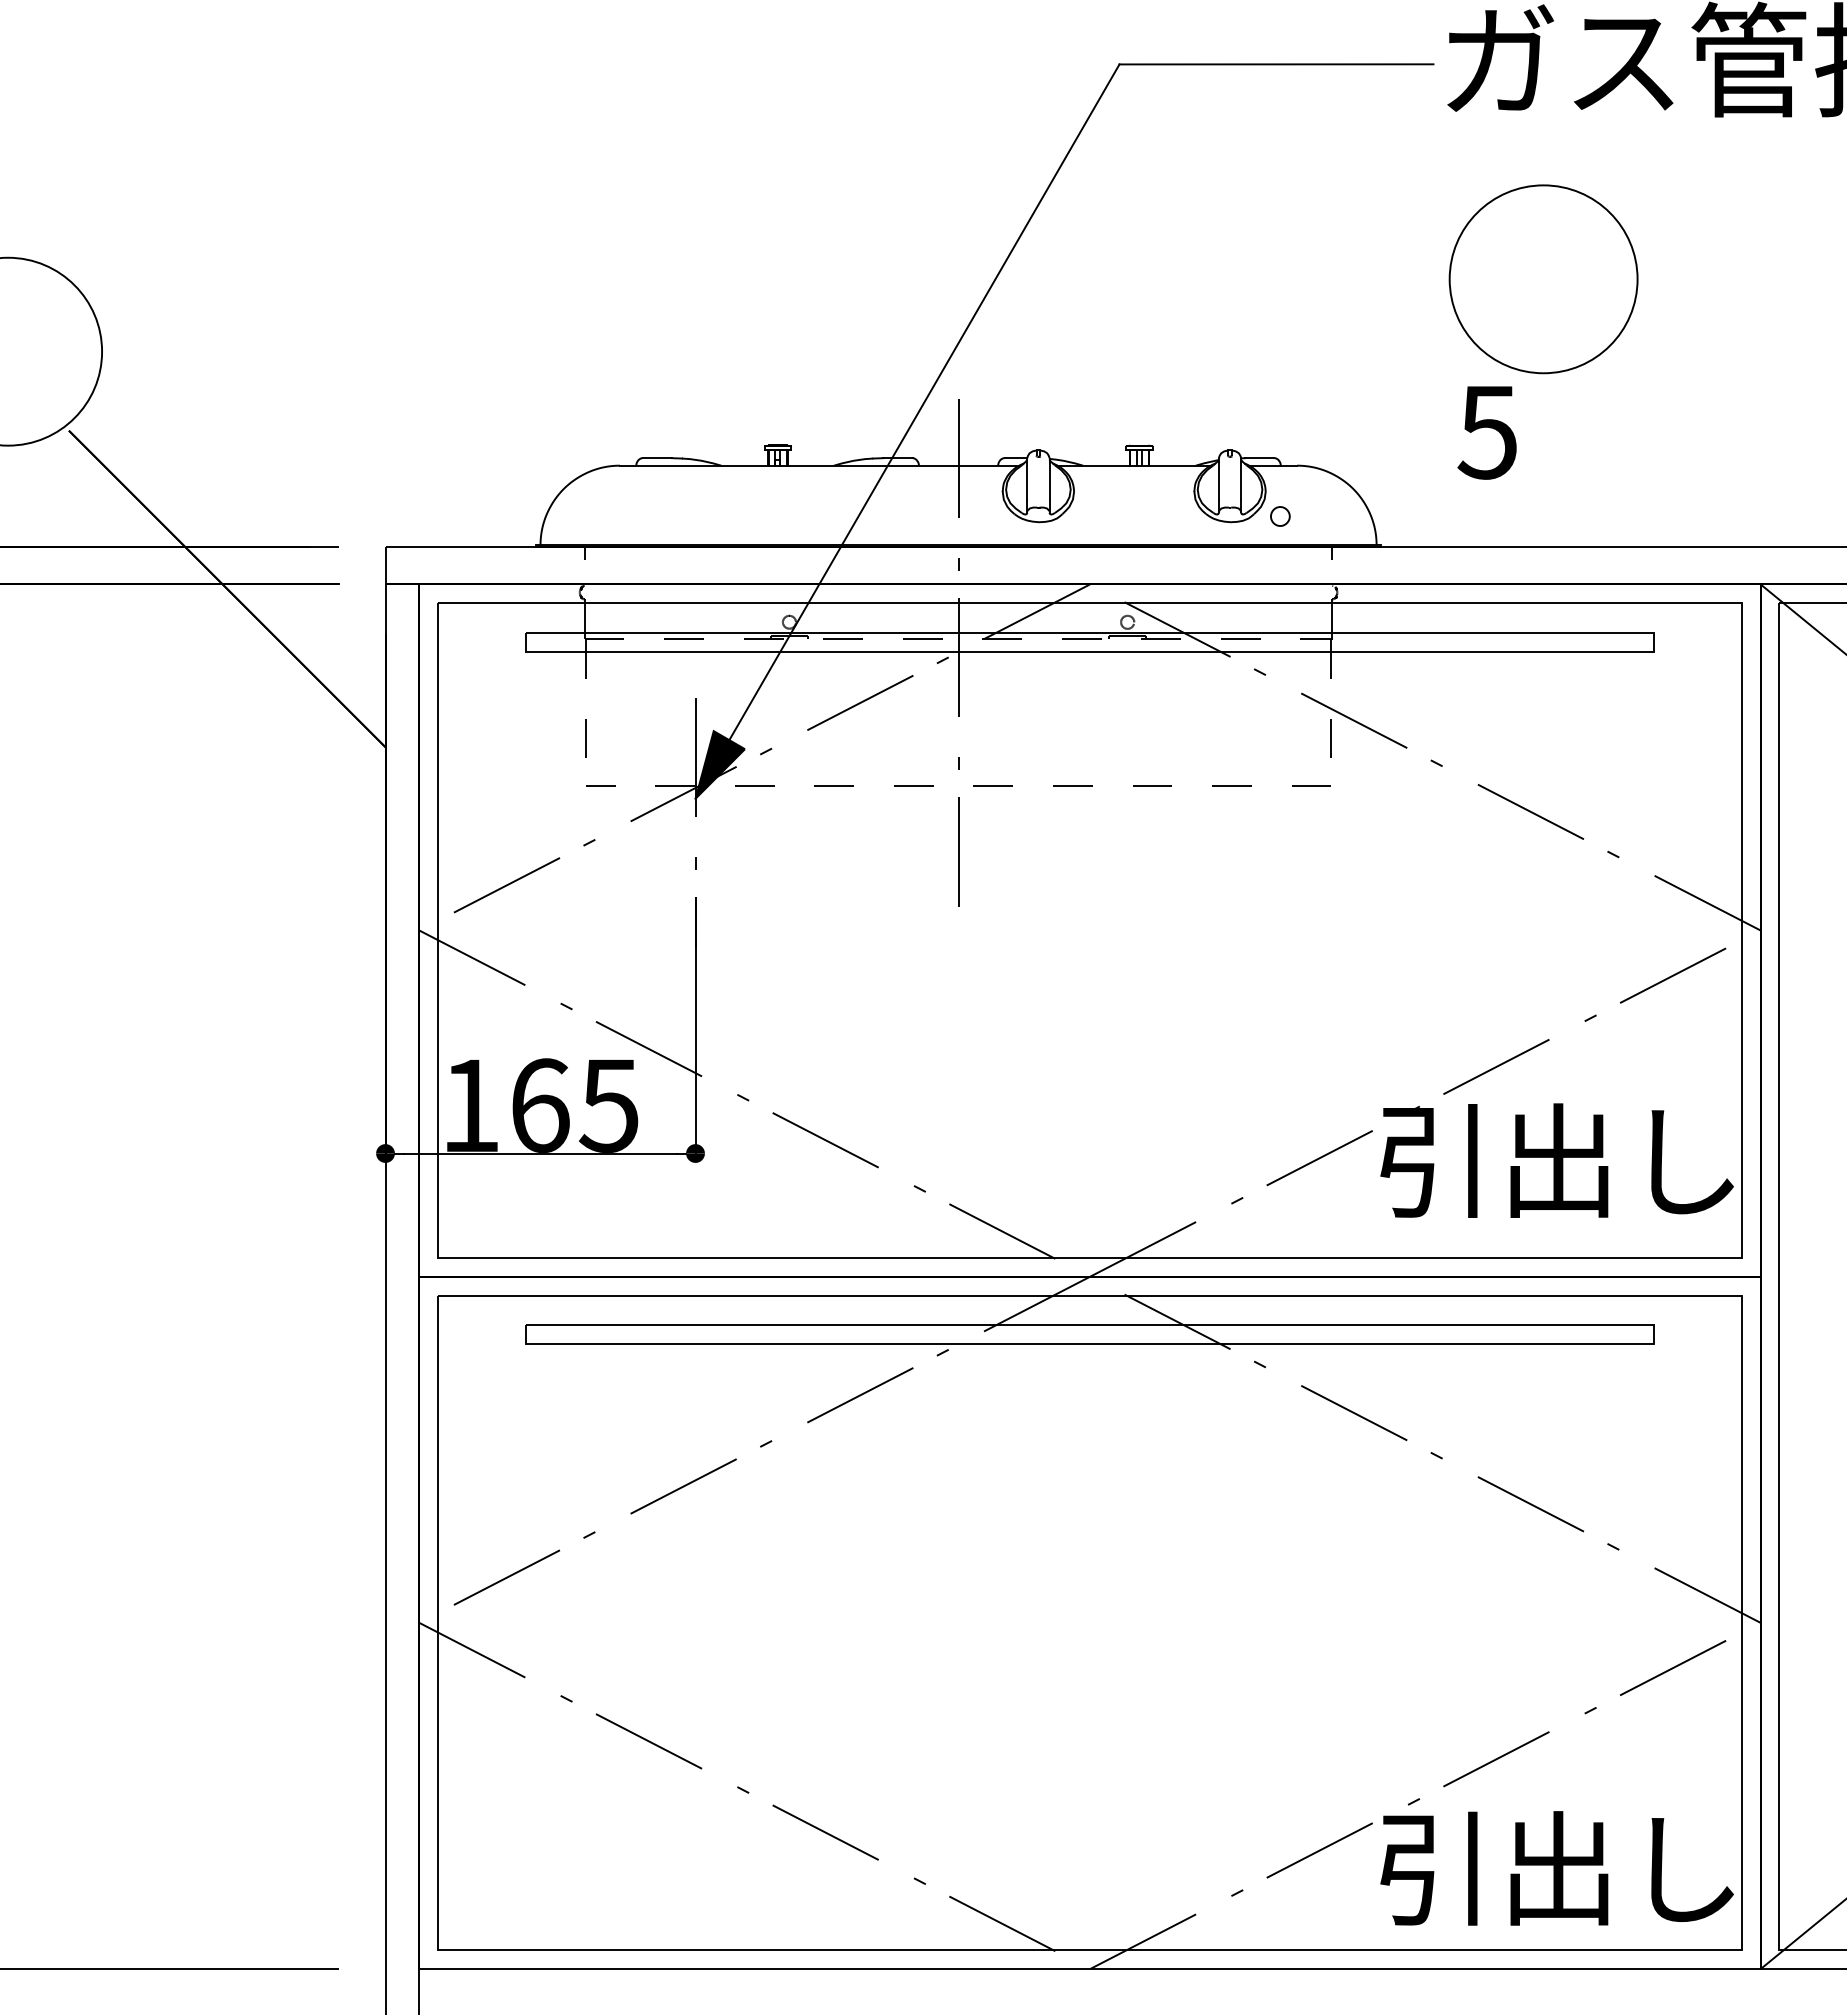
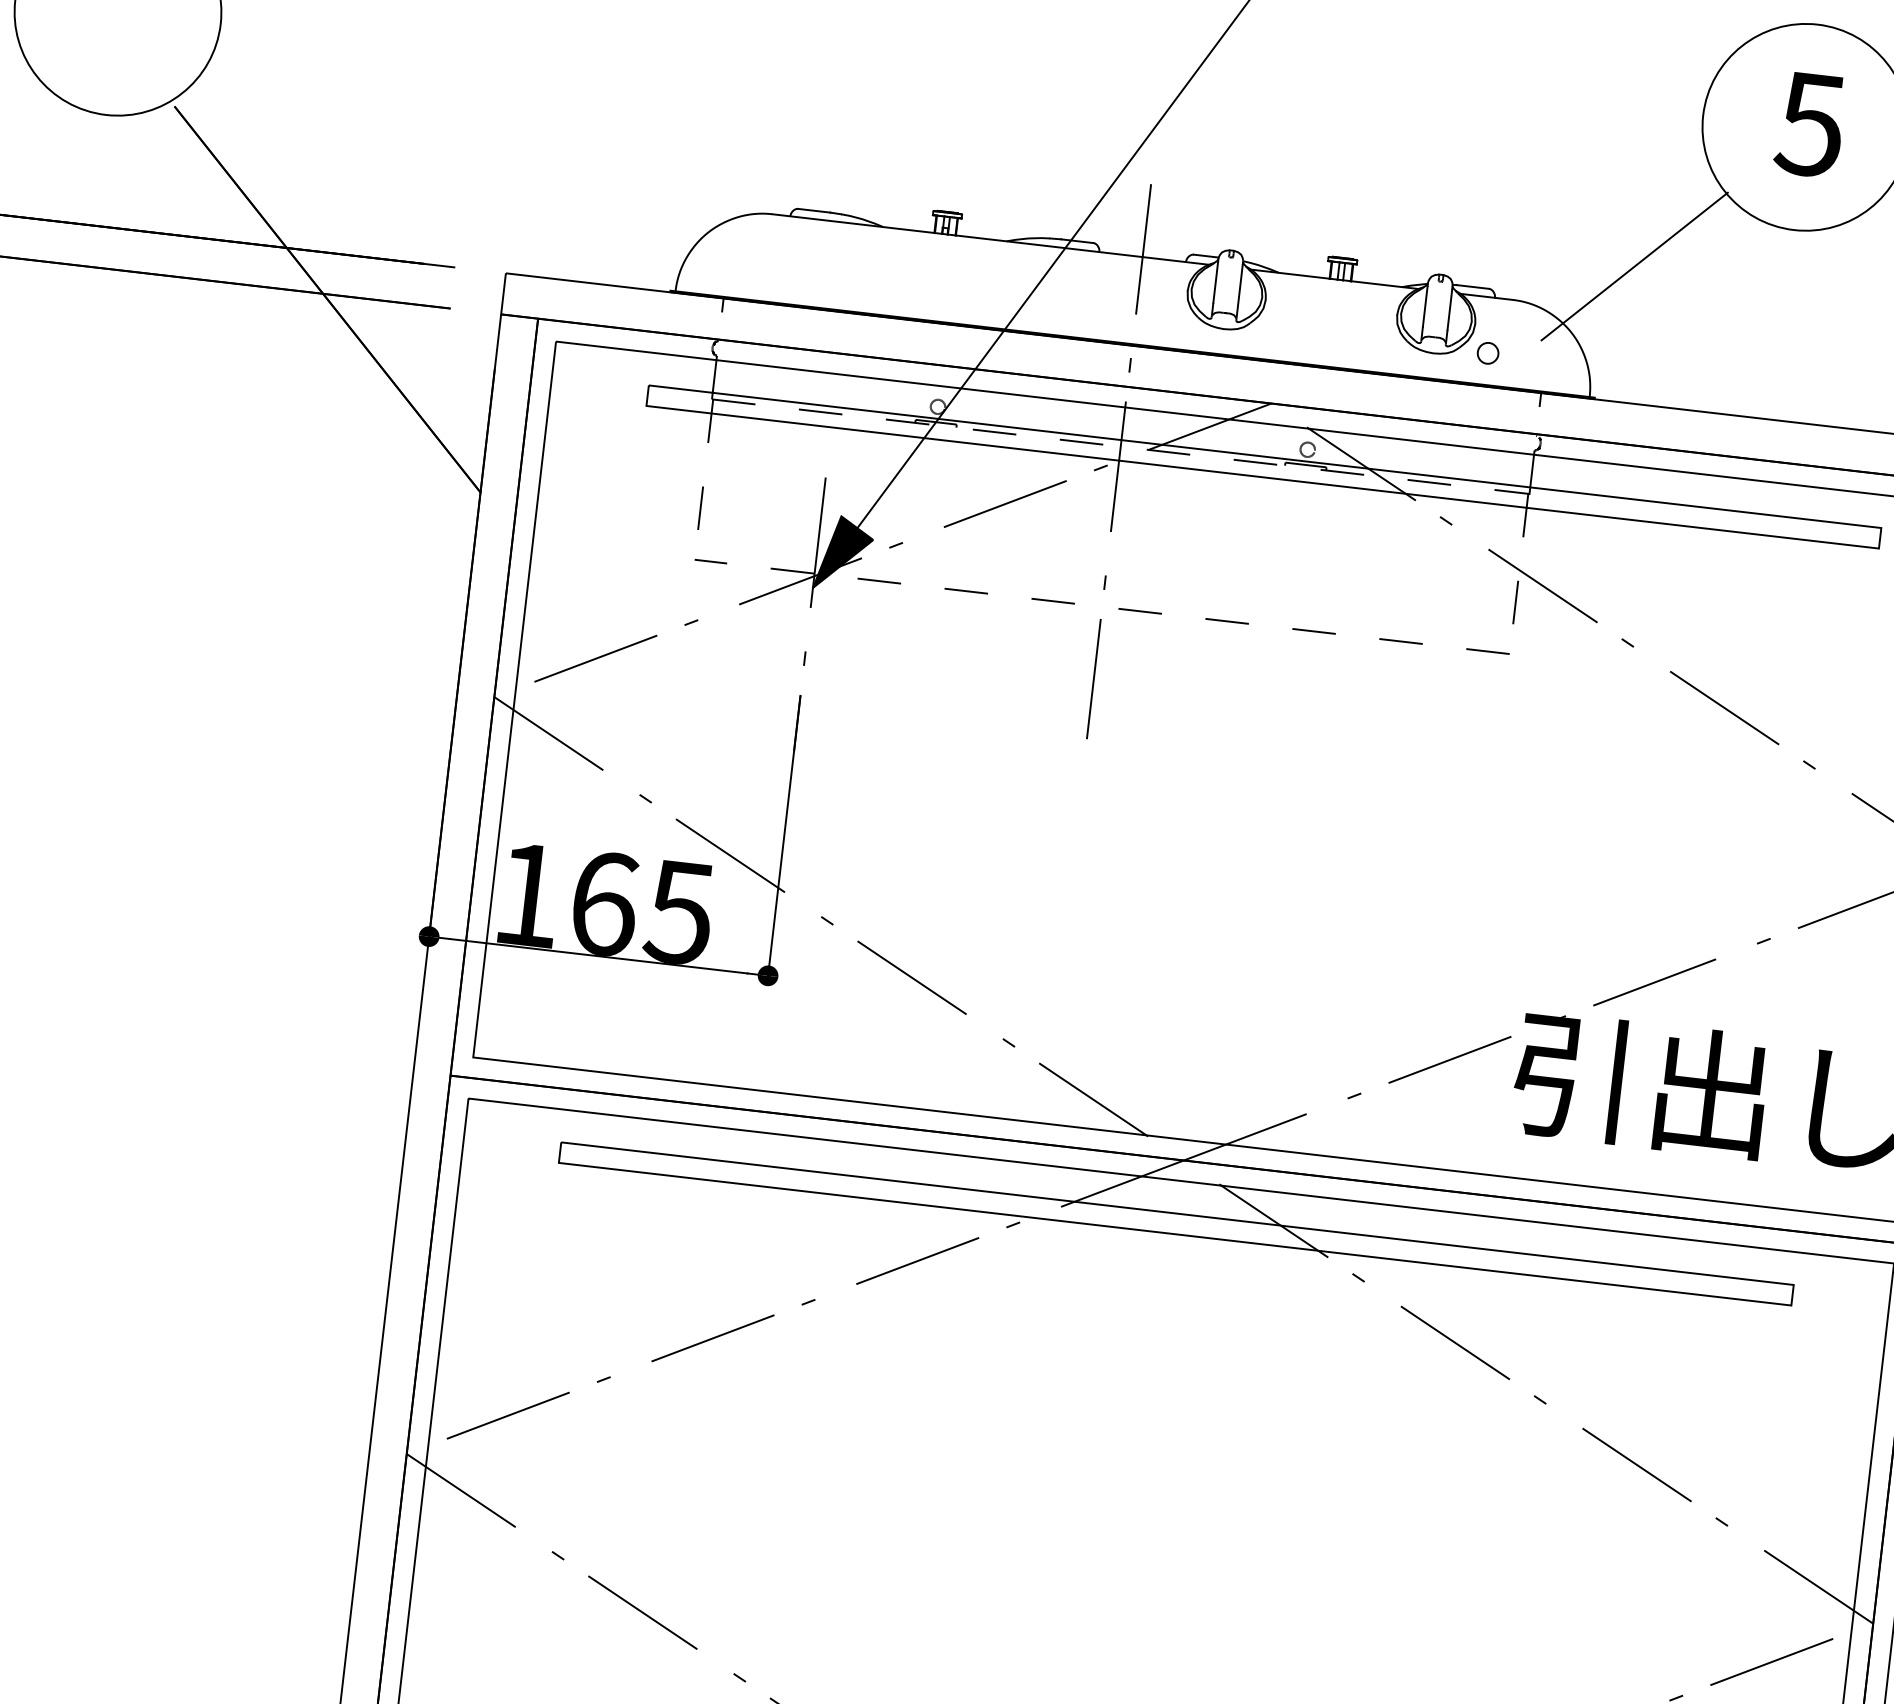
line: (1403, 422) -> (1634, 266), added
text: (1486, 432) -> (1809, 124), moved

